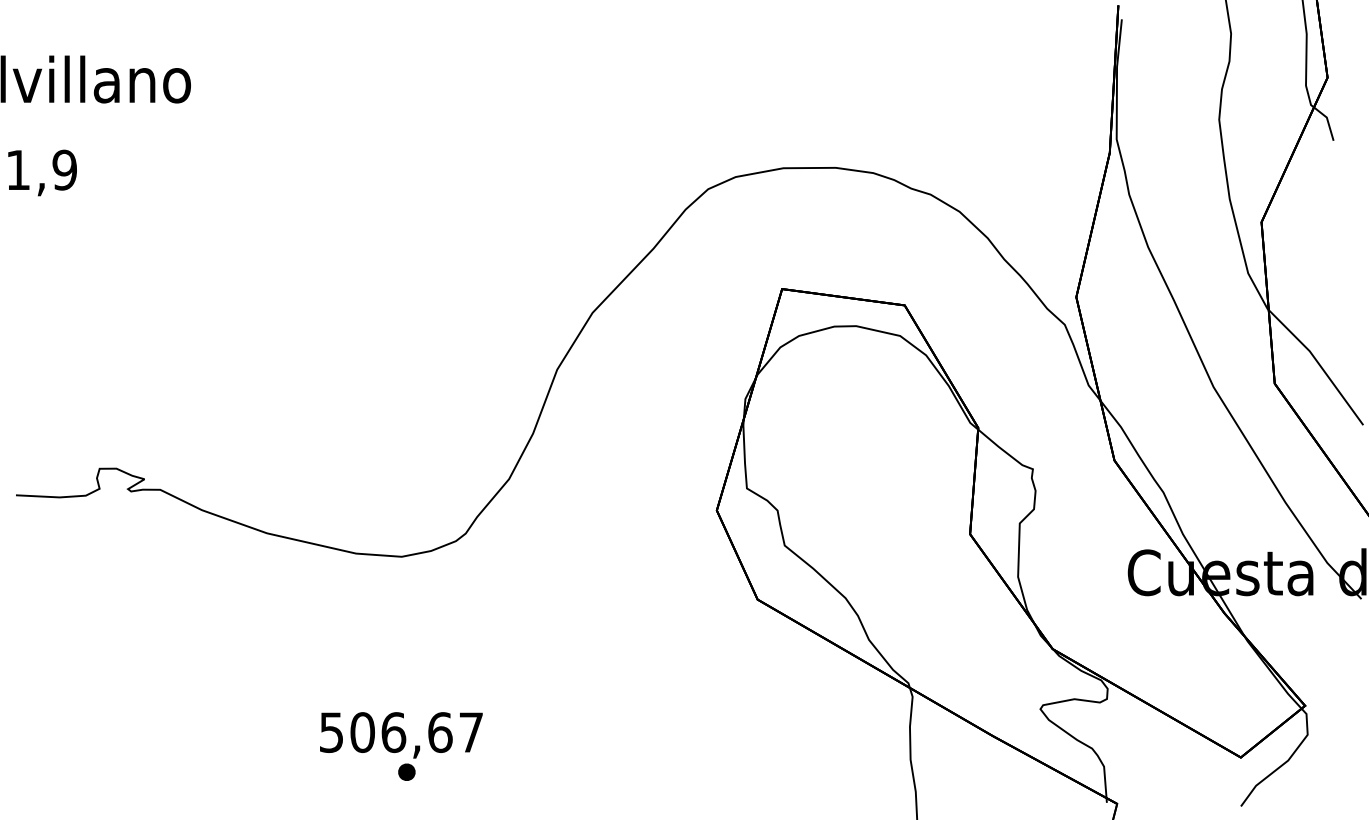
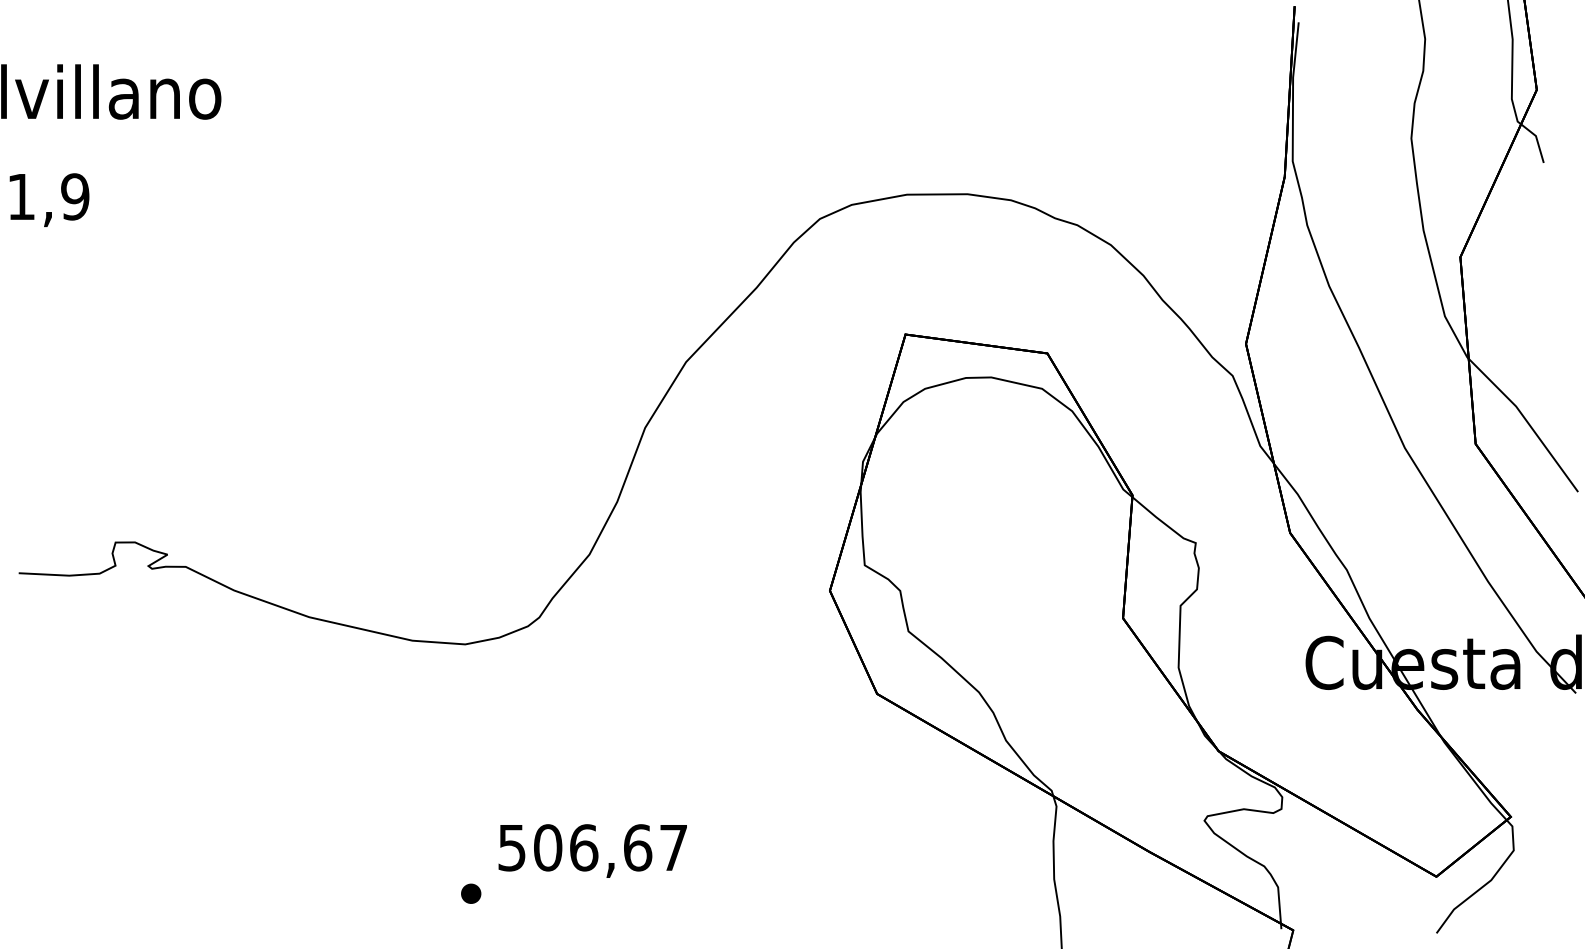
text: (401, 734) -> (592, 850), moved

